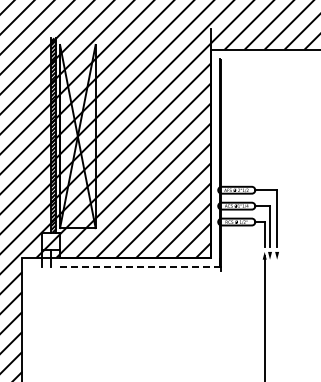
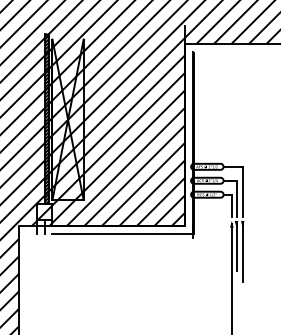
line: (140, 266) -> (122, 233), dashed -> solid
line: (270, 281) -> (236, 246), added
line: (277, 288) -> (243, 252), added

